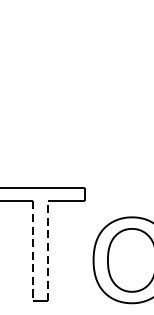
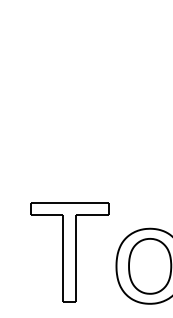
line: (32, 251) -> (63, 258), dashed -> solid
line: (47, 251) -> (76, 258), dashed -> solid

